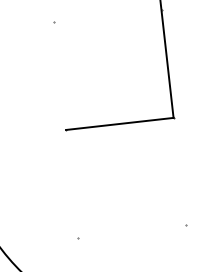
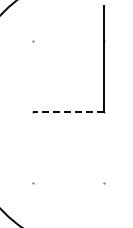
line: (119, 124) -> (68, 112), solid -> dashed

